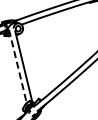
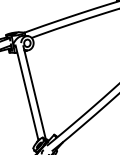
line: (18, 67) -> (27, 93), dashed -> solid

